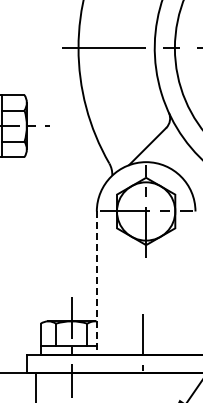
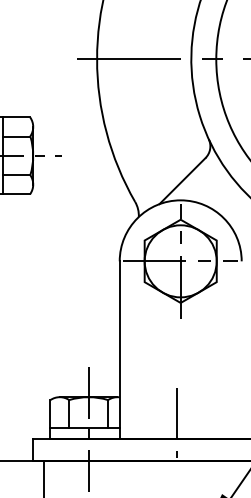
line: (96, 283) -> (119, 350), dashed -> solid

